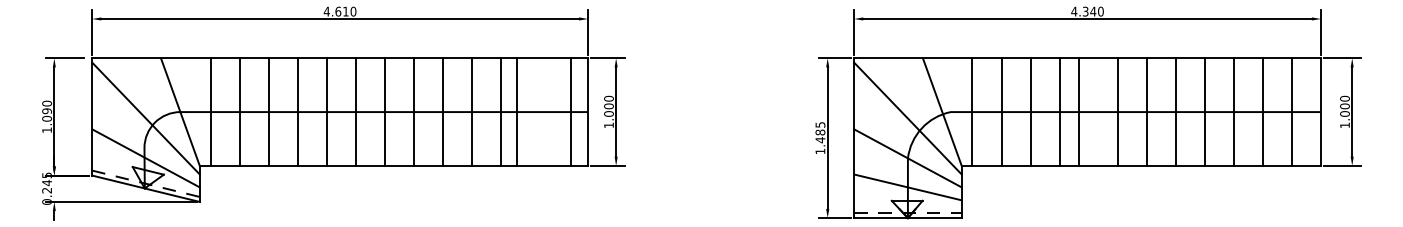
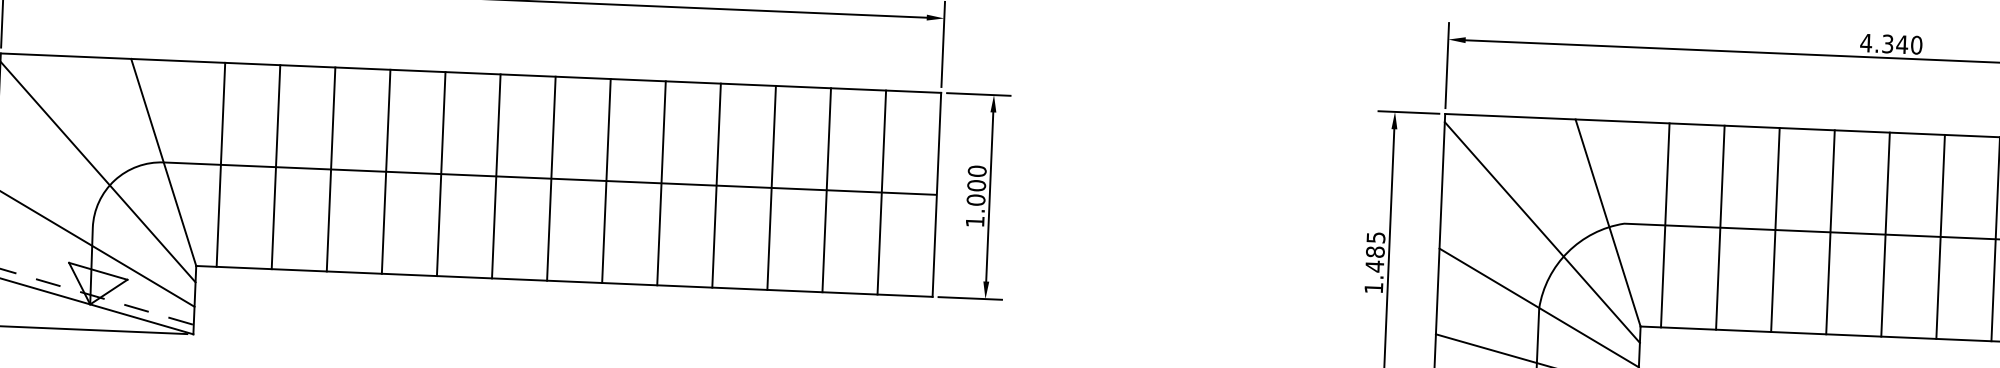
line: (517, 111) -> (827, 189), moved
line: (571, 111) -> (882, 191), moved
line: (1078, 111) -> (1885, 233), moved

